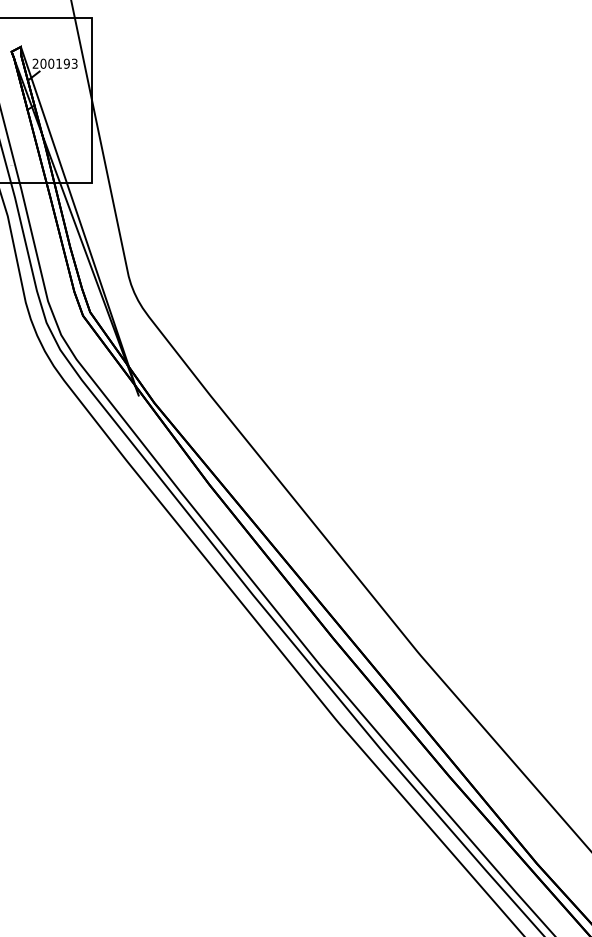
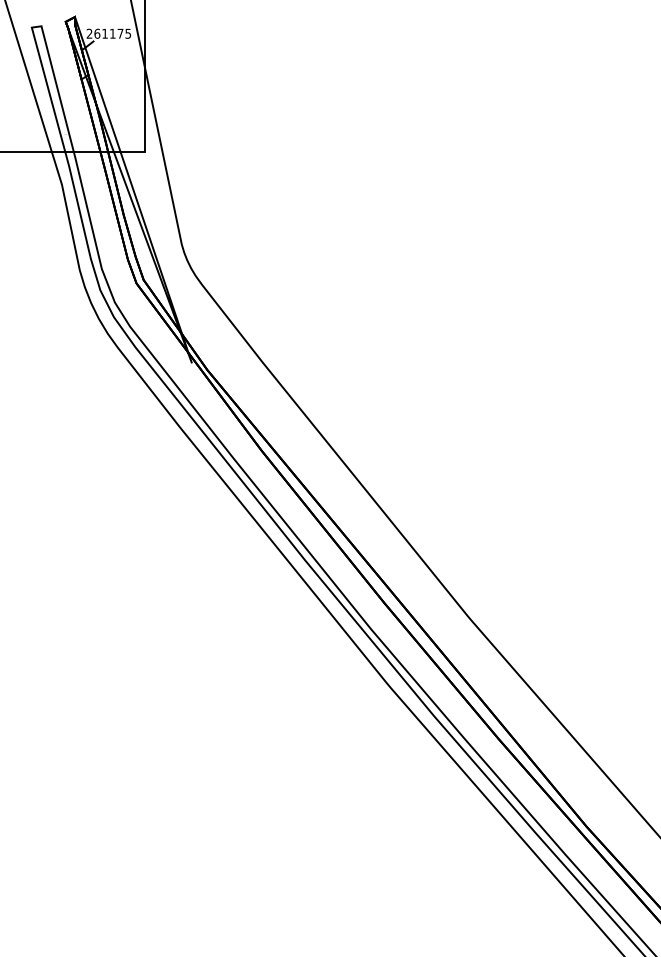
text: (58, 63) -> (112, 33), 200193 -> 261175

